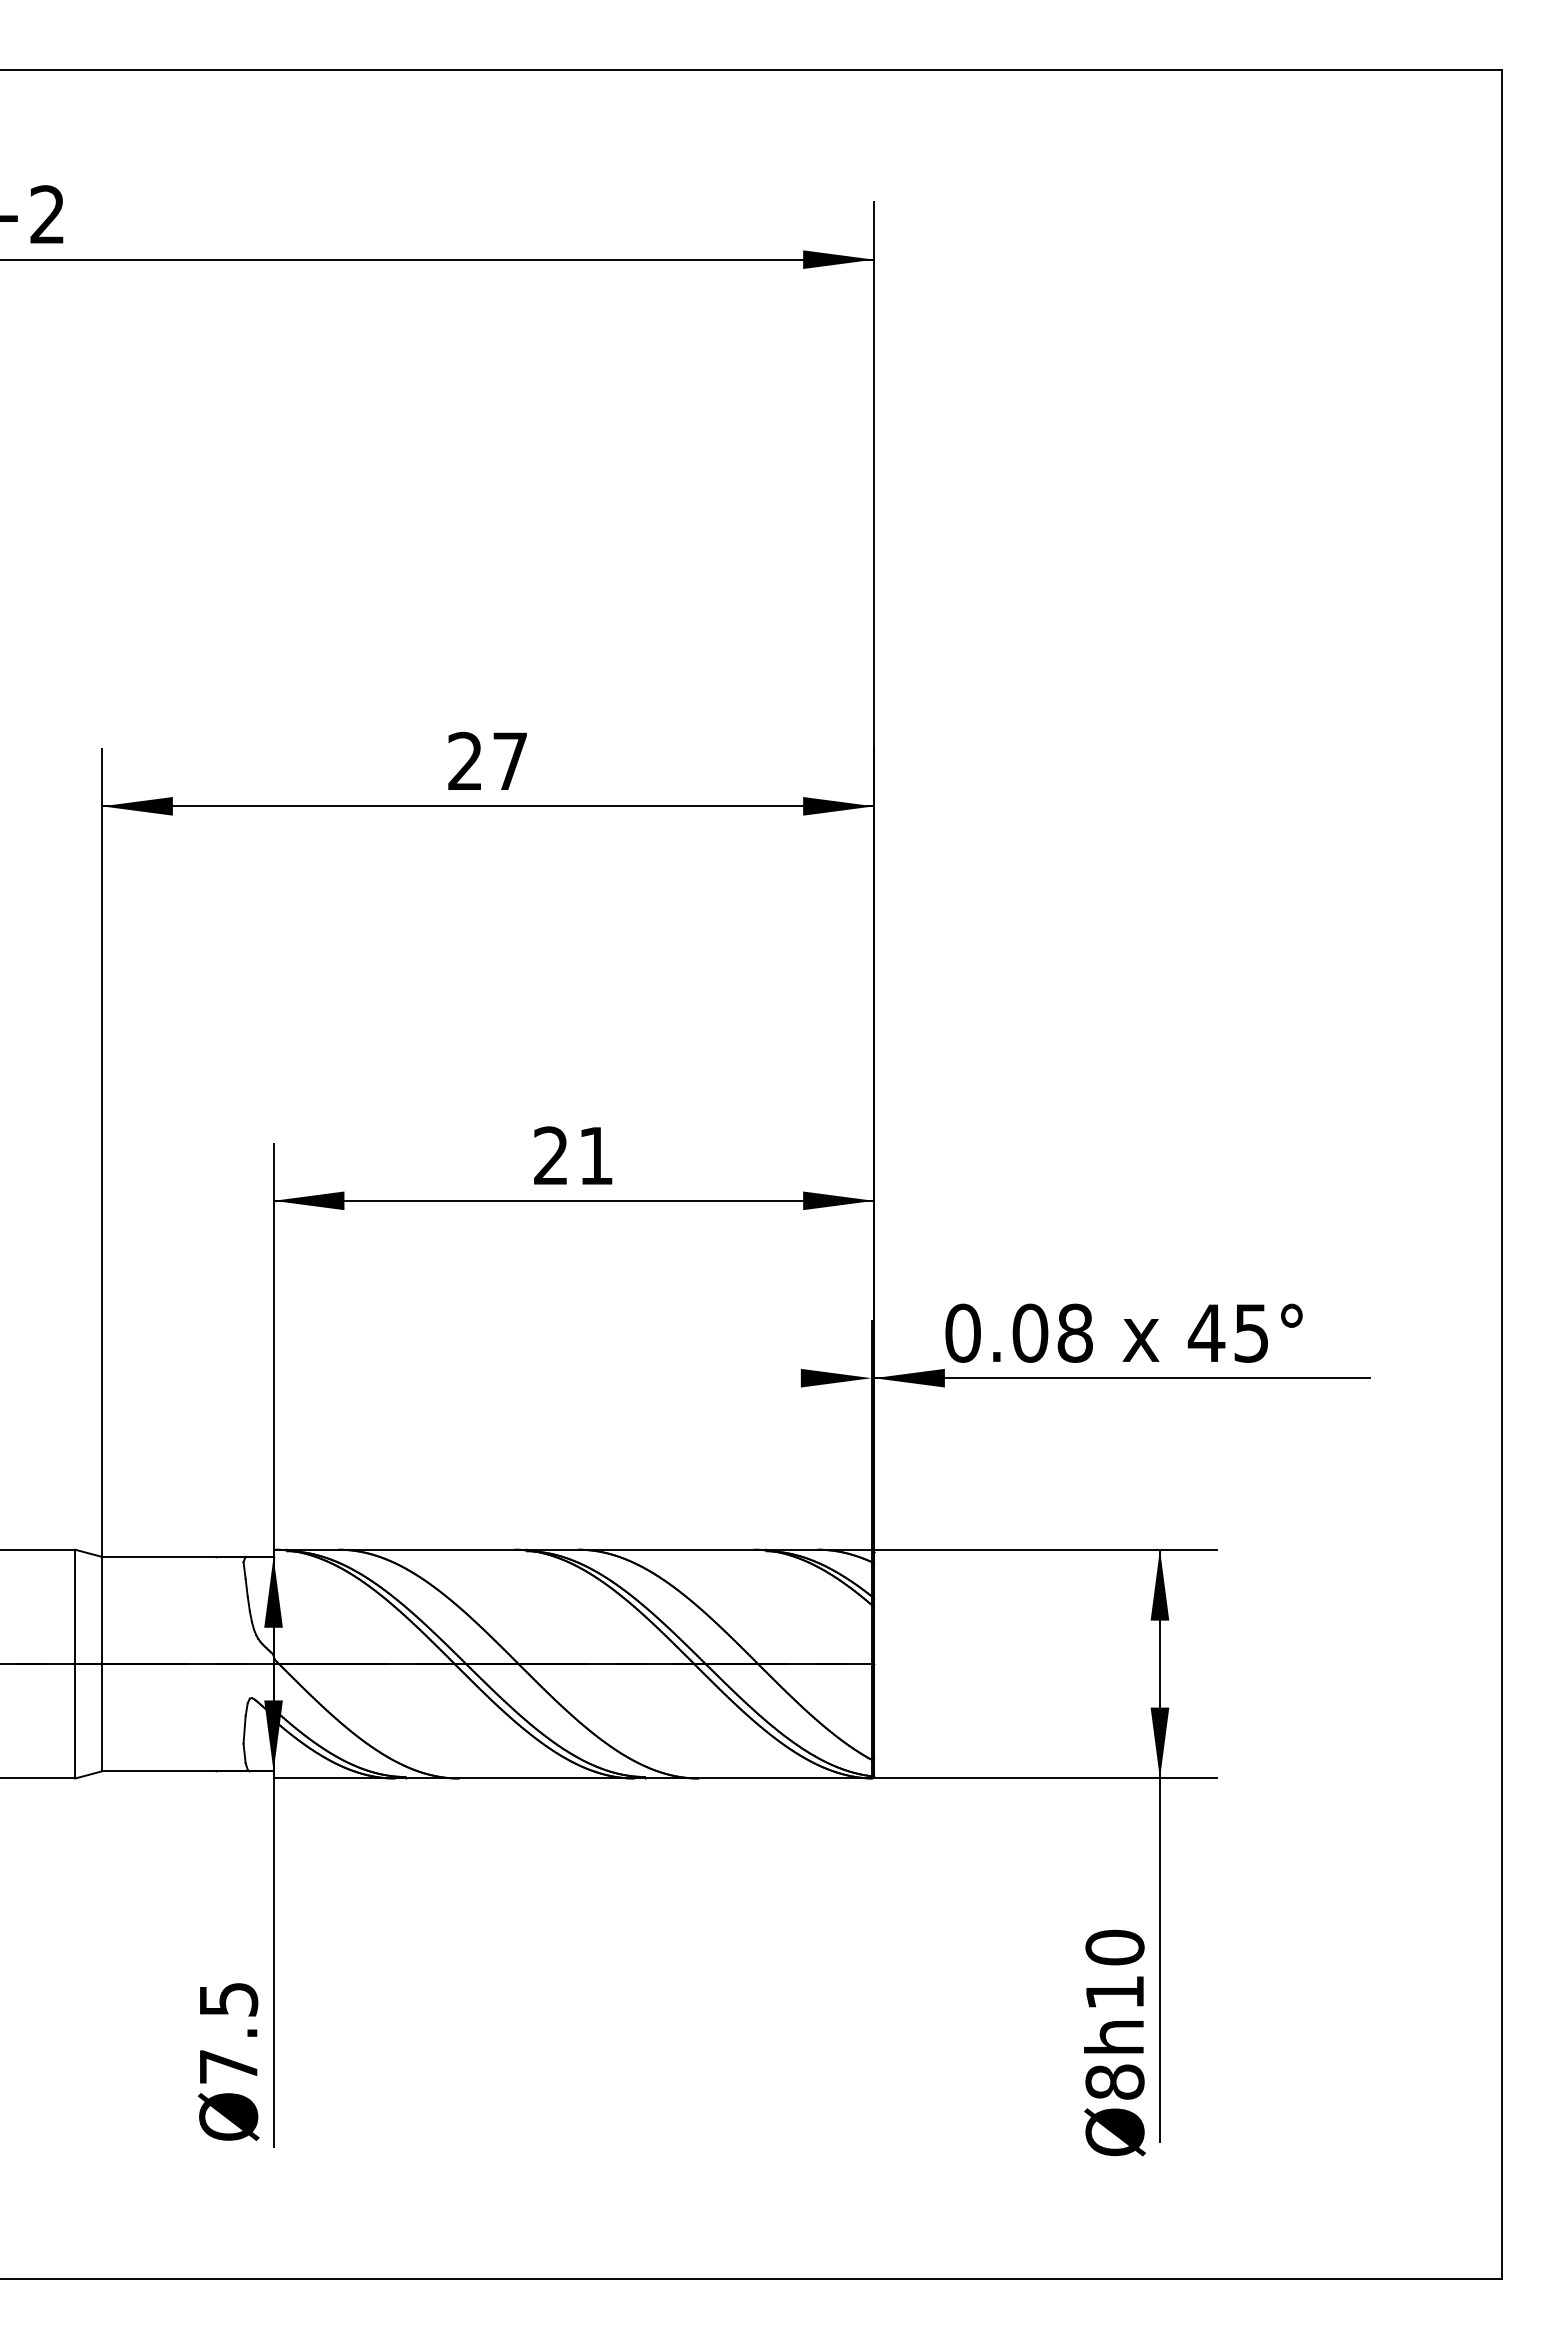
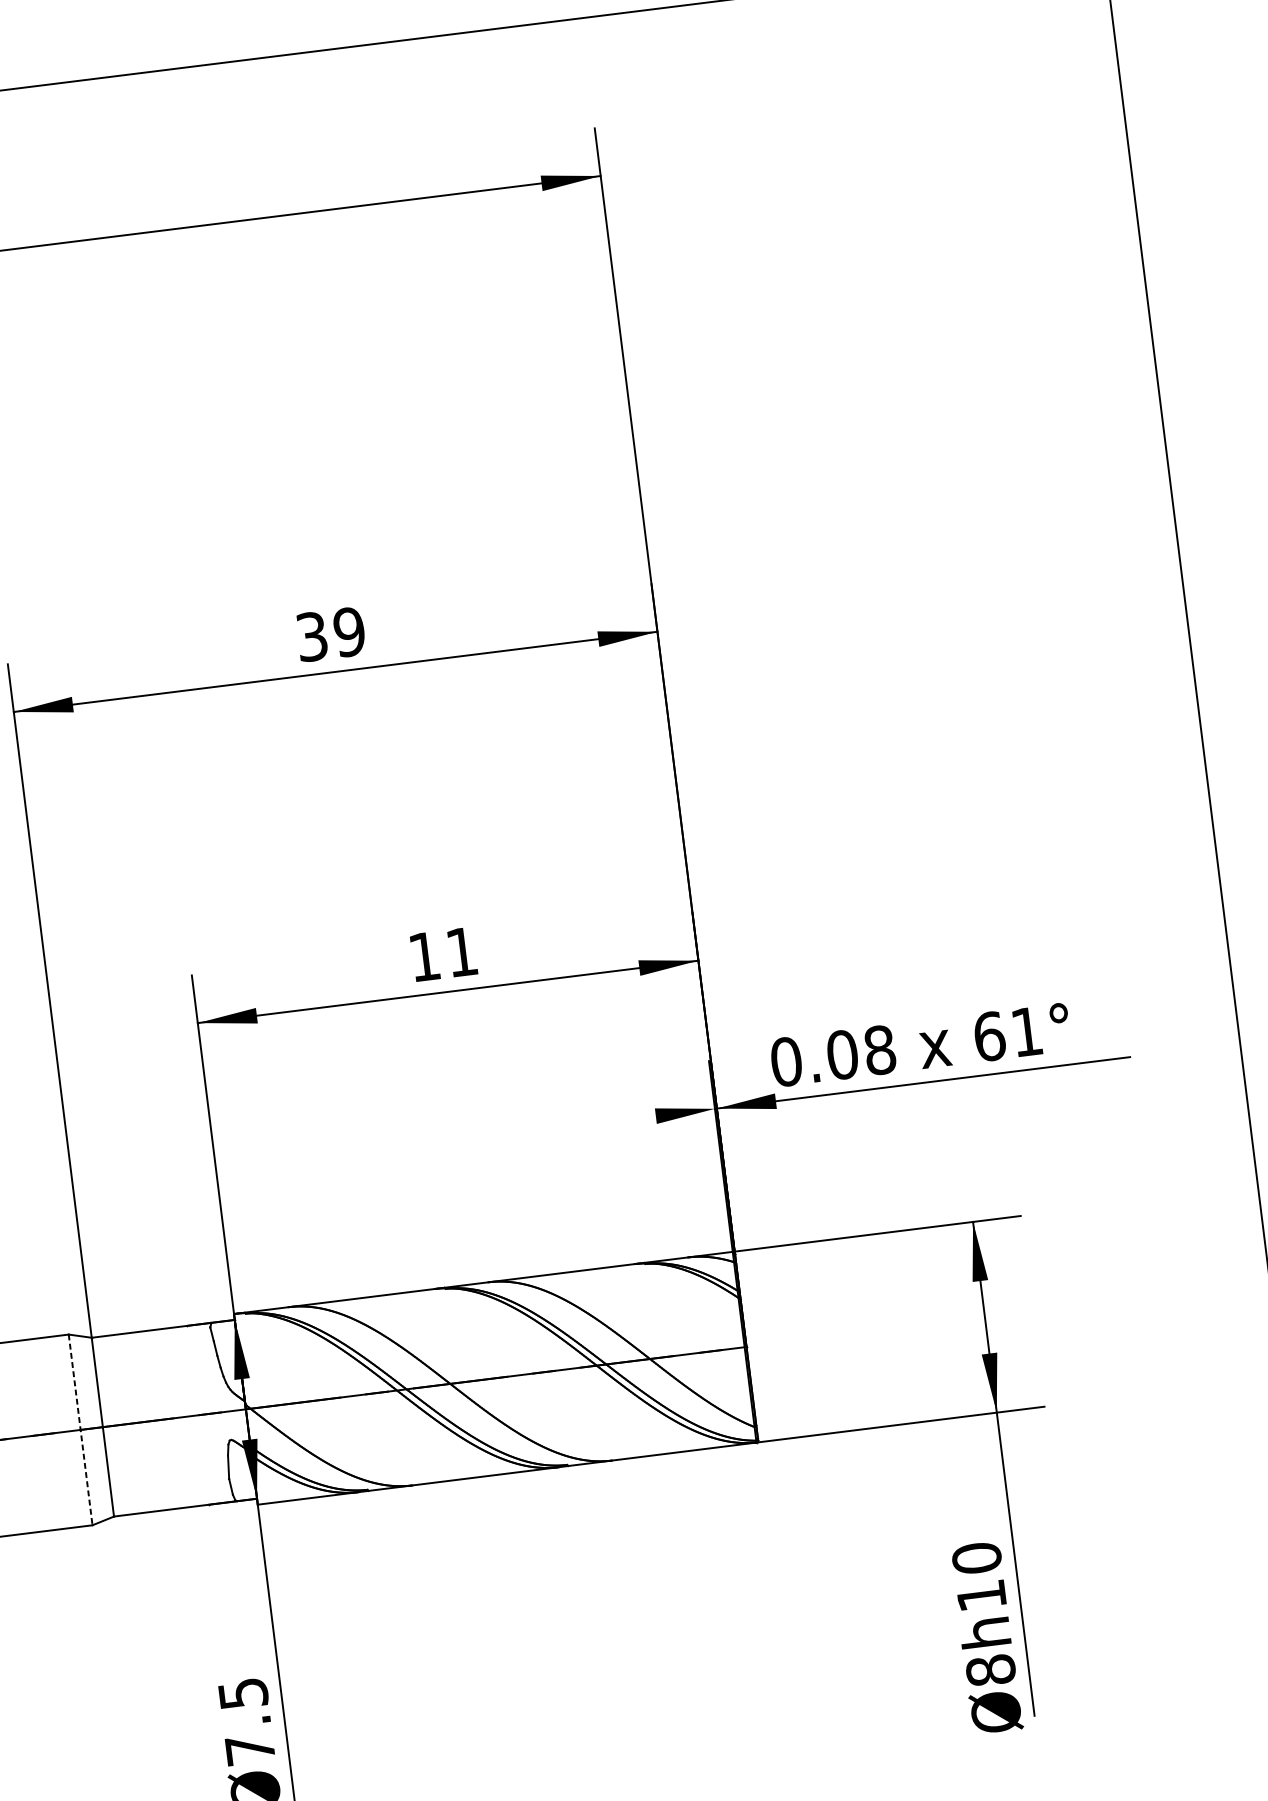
text: (487, 761) -> (330, 634), 27 -> 39
text: (550, 1155) -> (423, 956), 21 -> 11
text: (1227, 1332) -> (1006, 1033), 45° -> 61°
line: (75, 1664) -> (80, 1430), solid -> dashed

